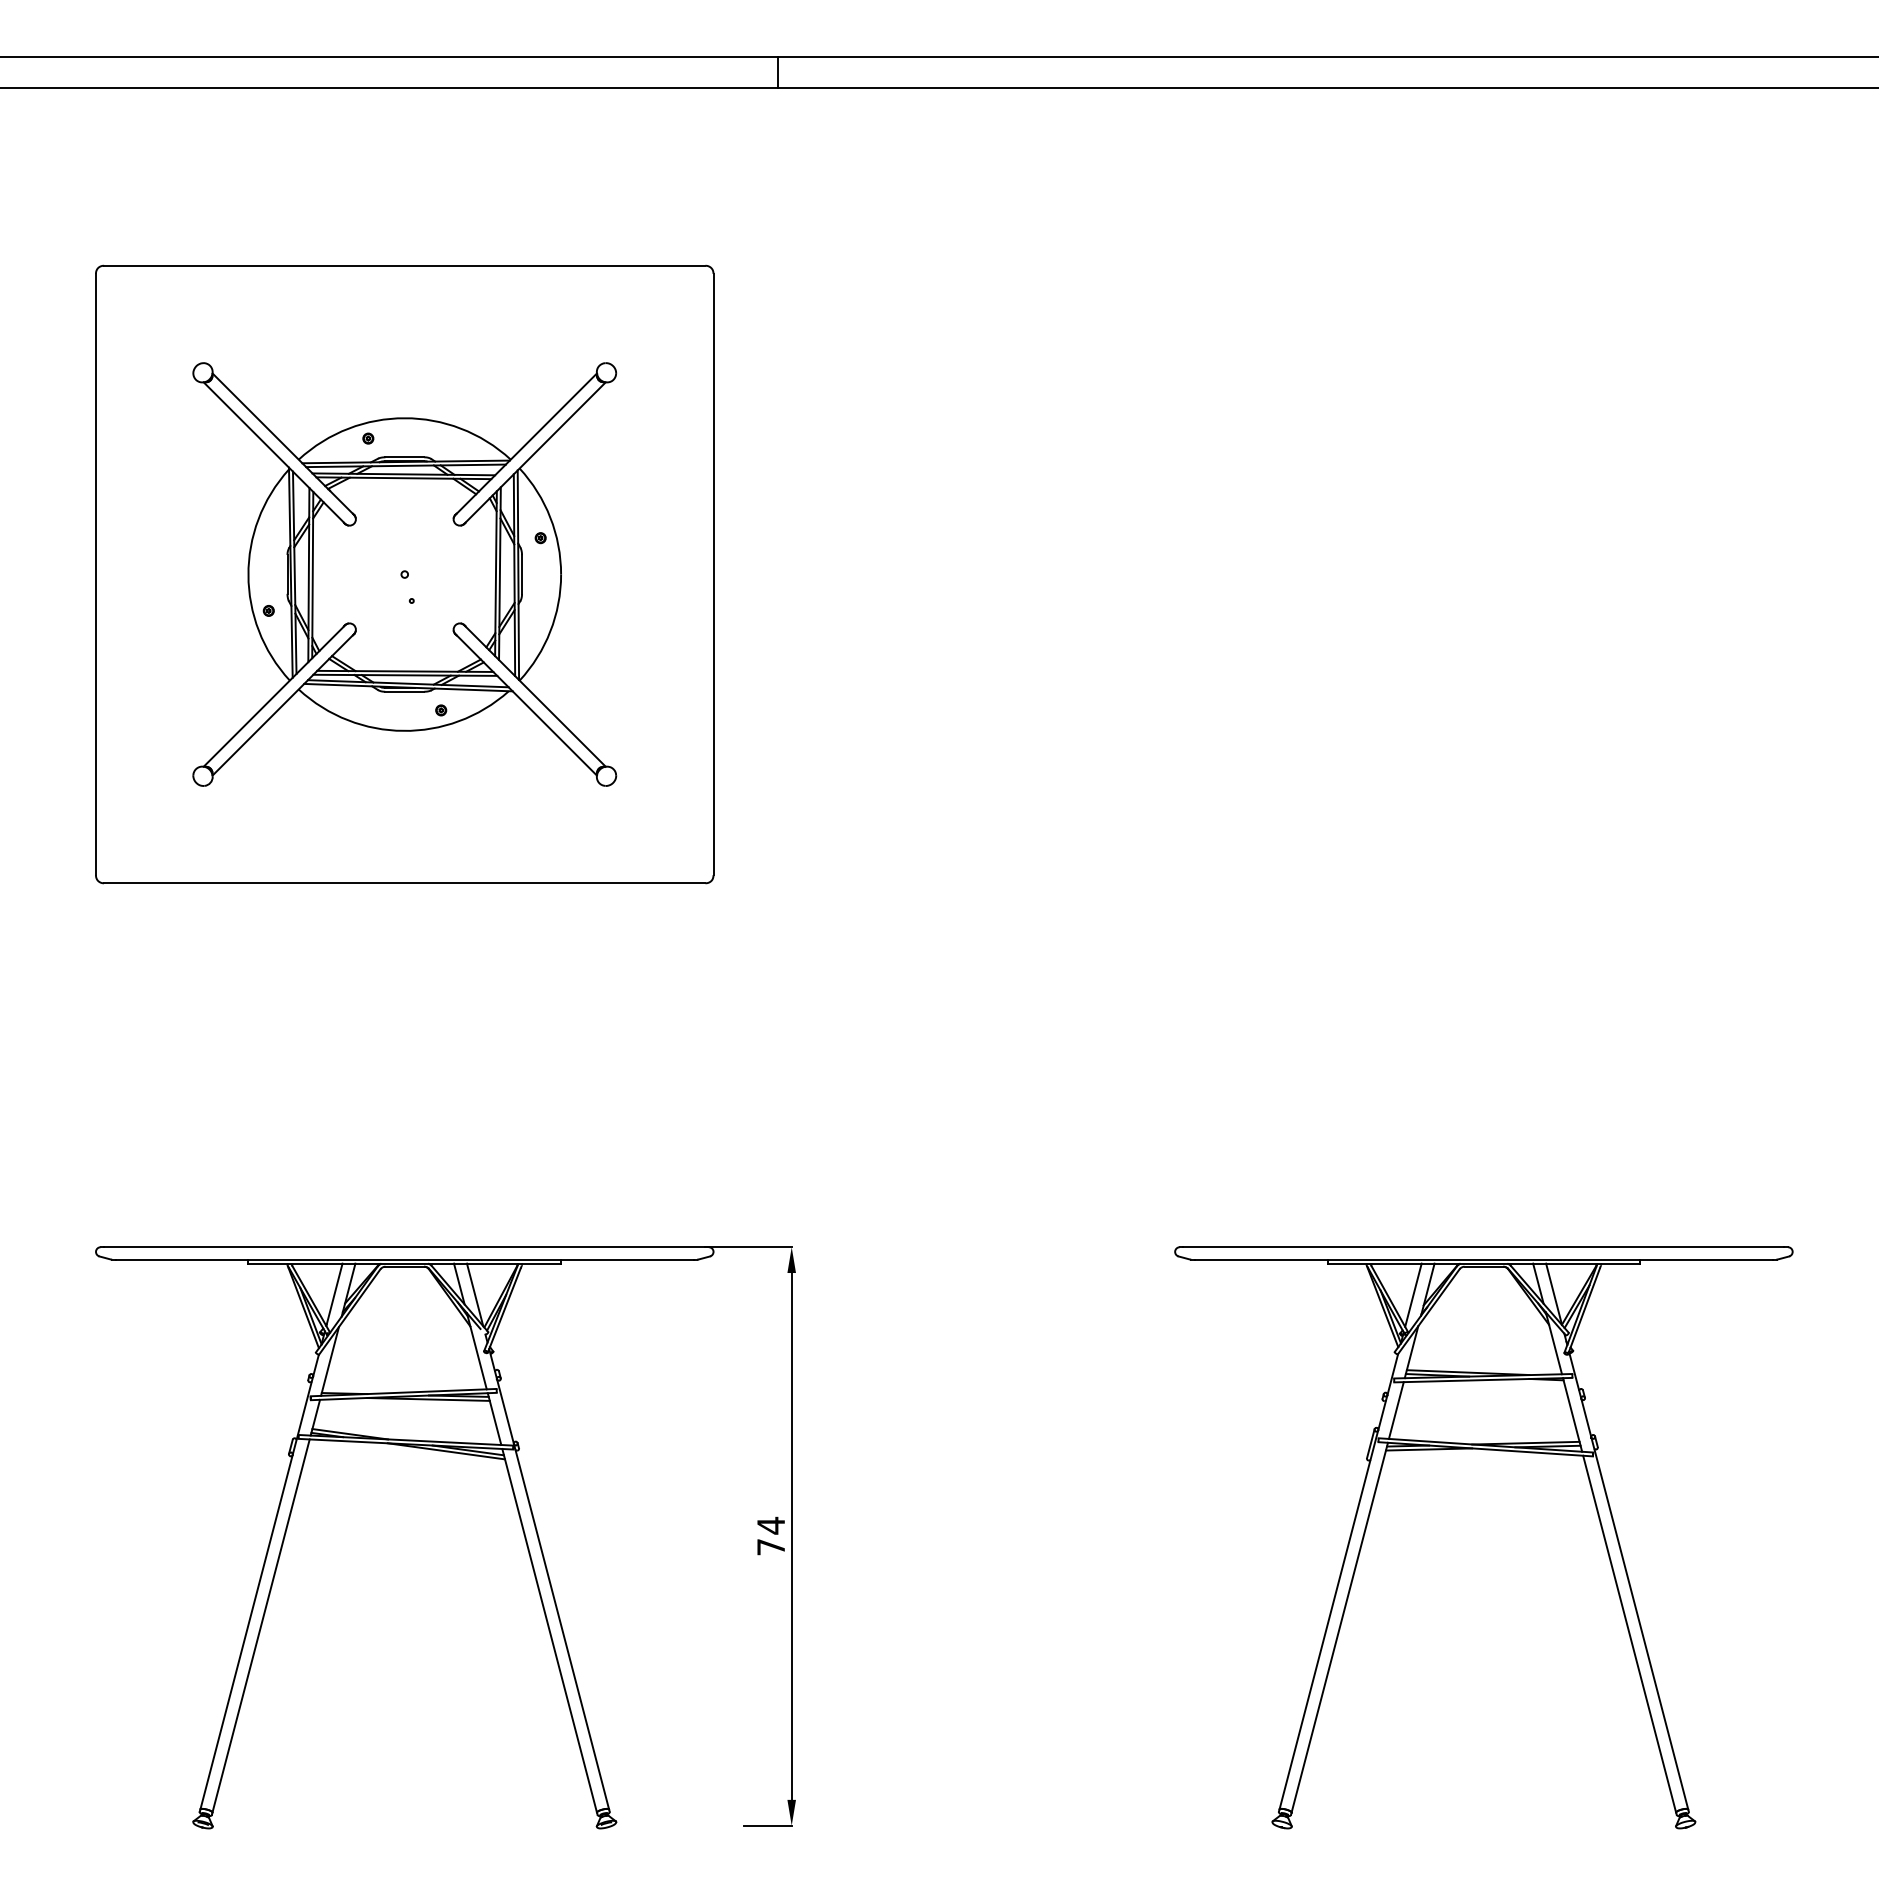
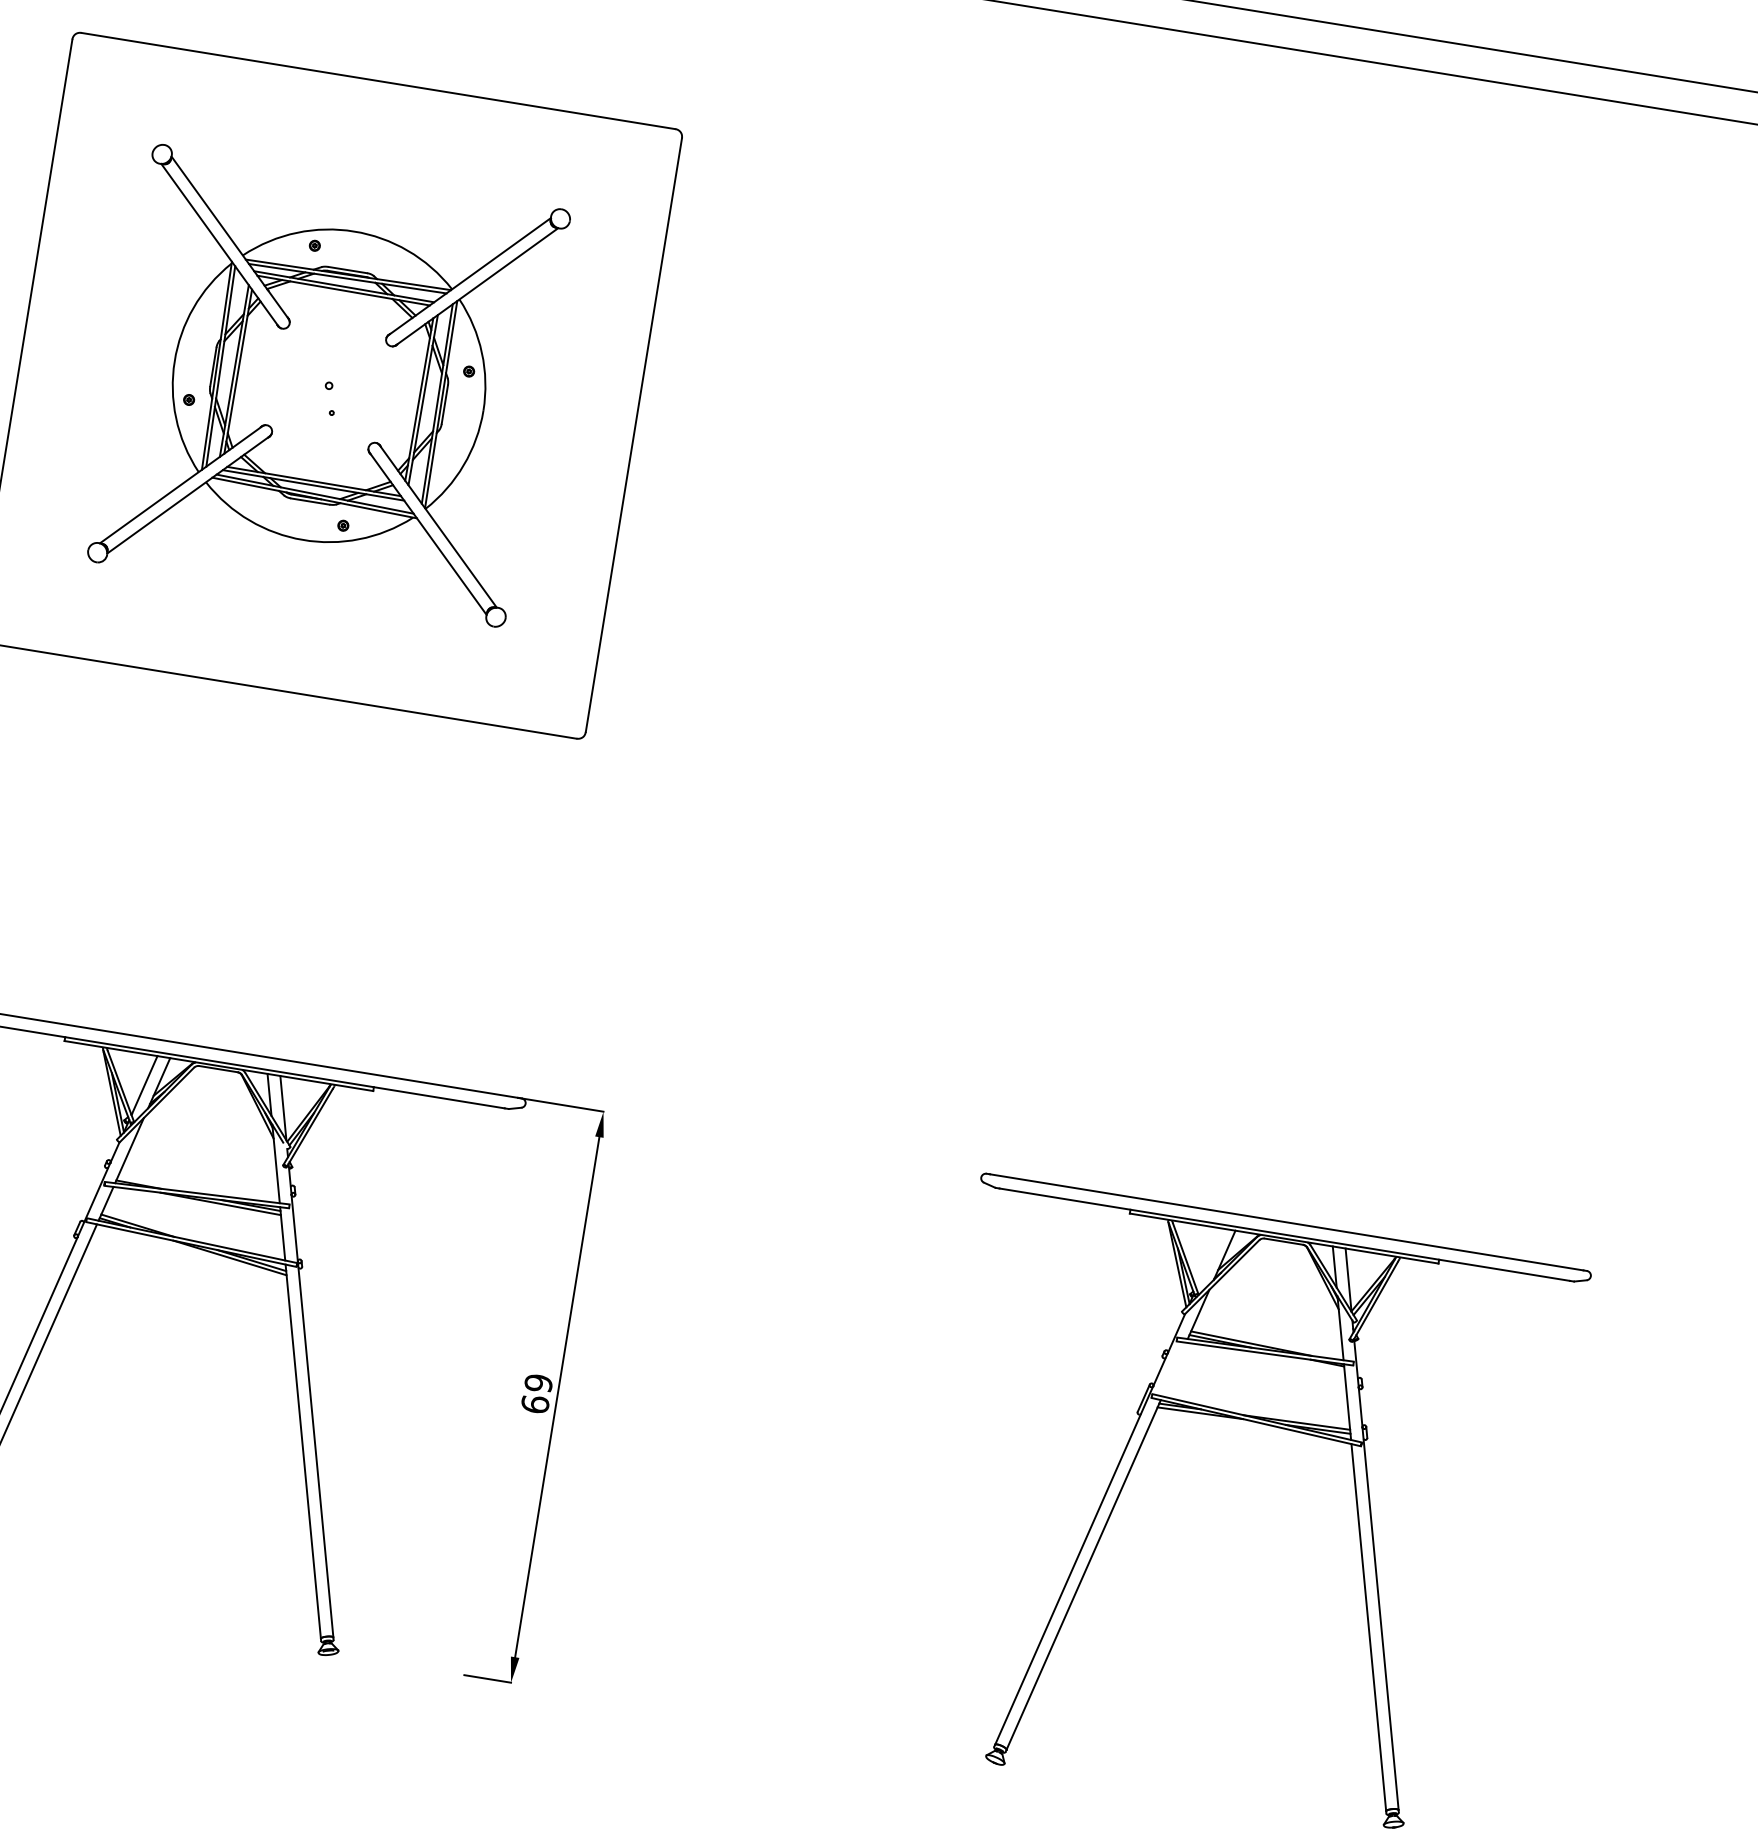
line: (1413, 1294) -> (1209, 1257), removed
line: (1395, 1410) -> (1173, 1369), removed
text: (771, 1535) -> (537, 1393), 74 -> 69

